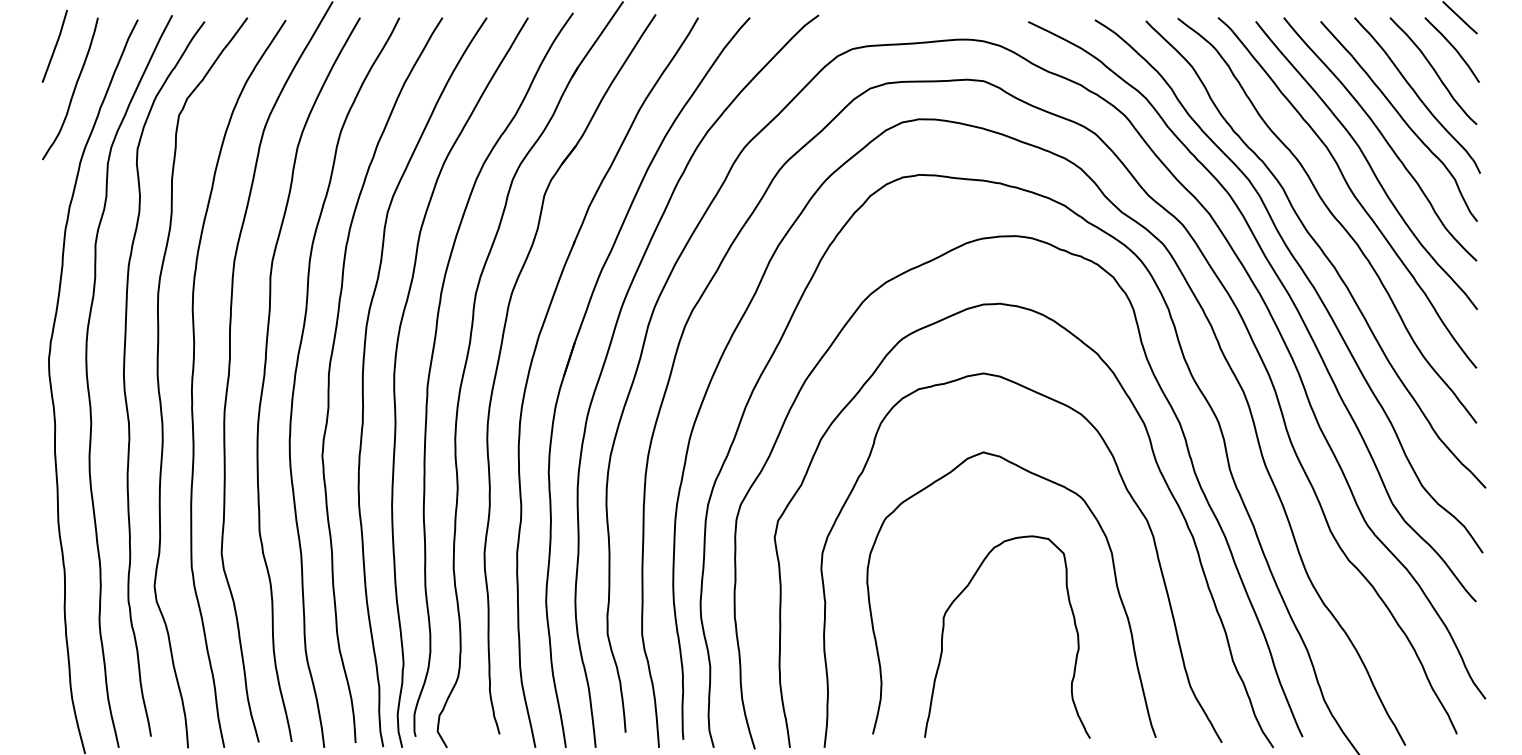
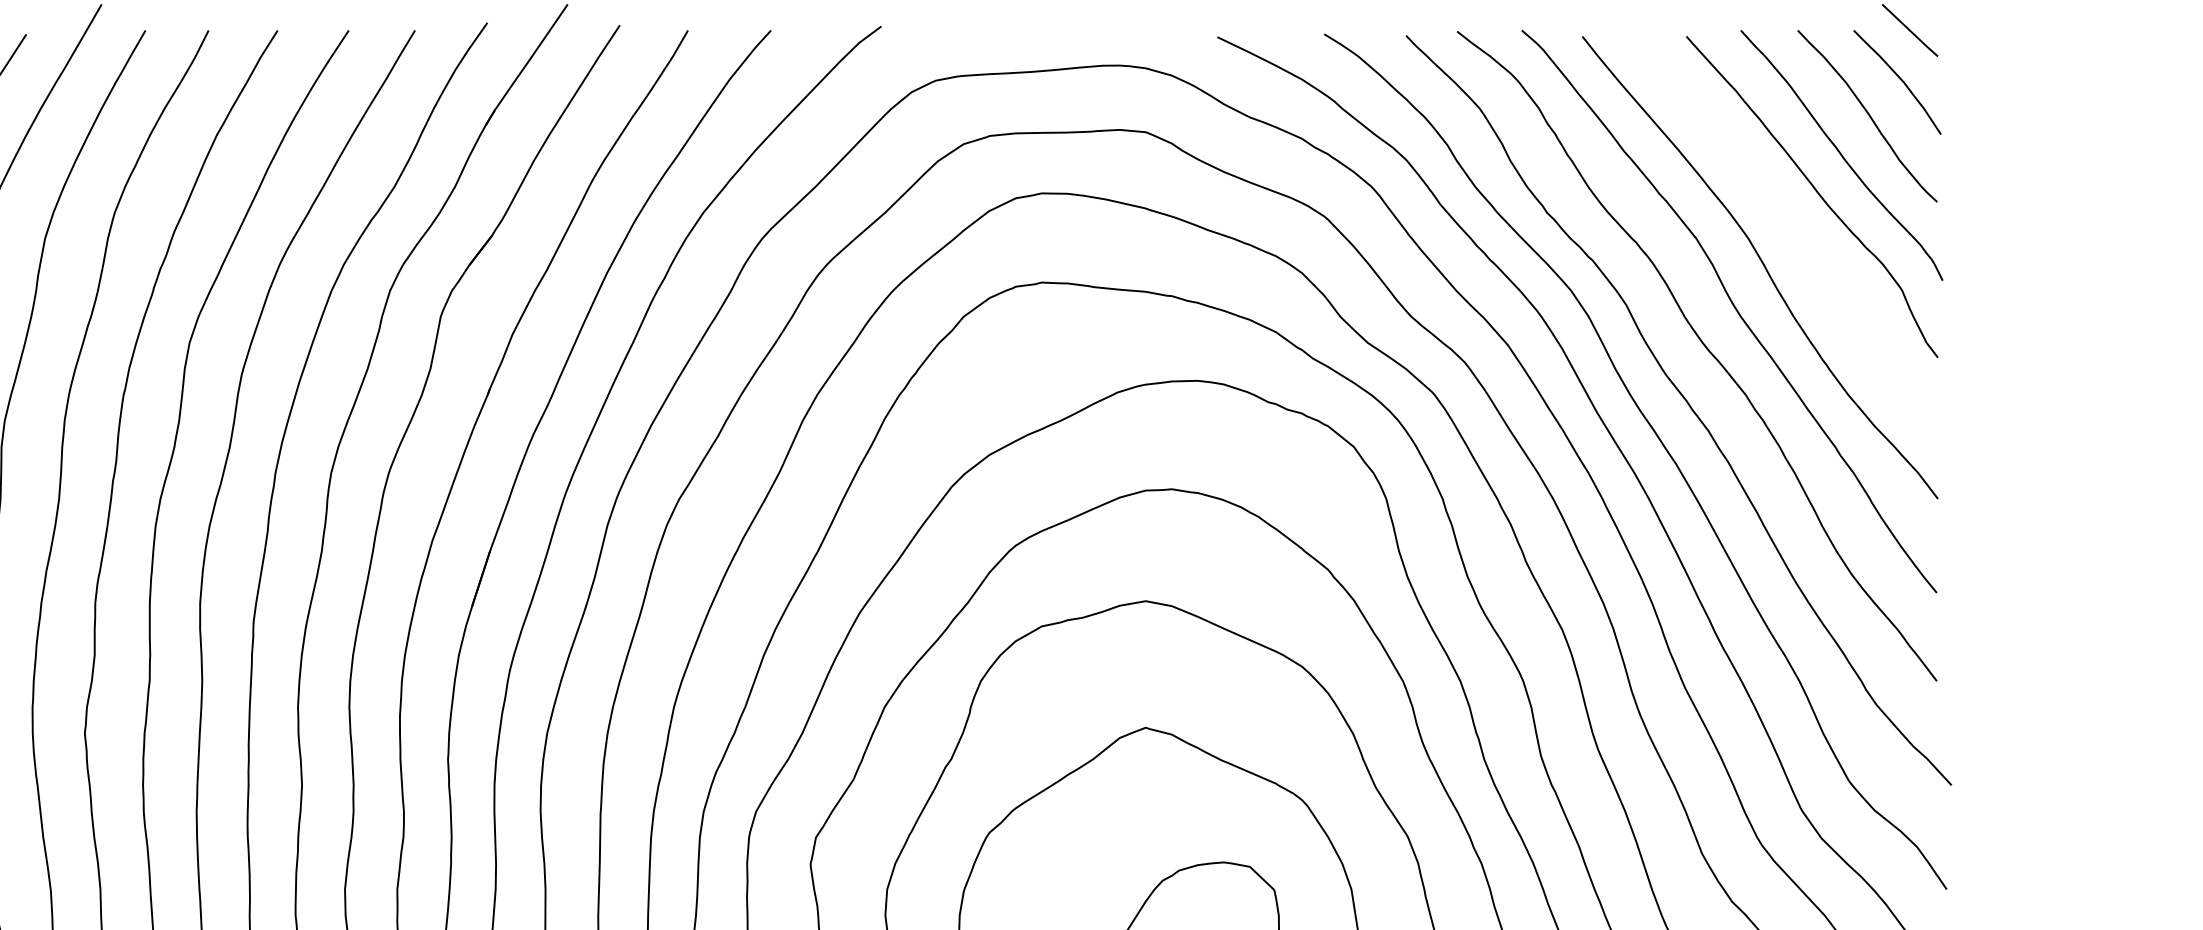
curve: (1382, 137) -> (1785, 222), removed

